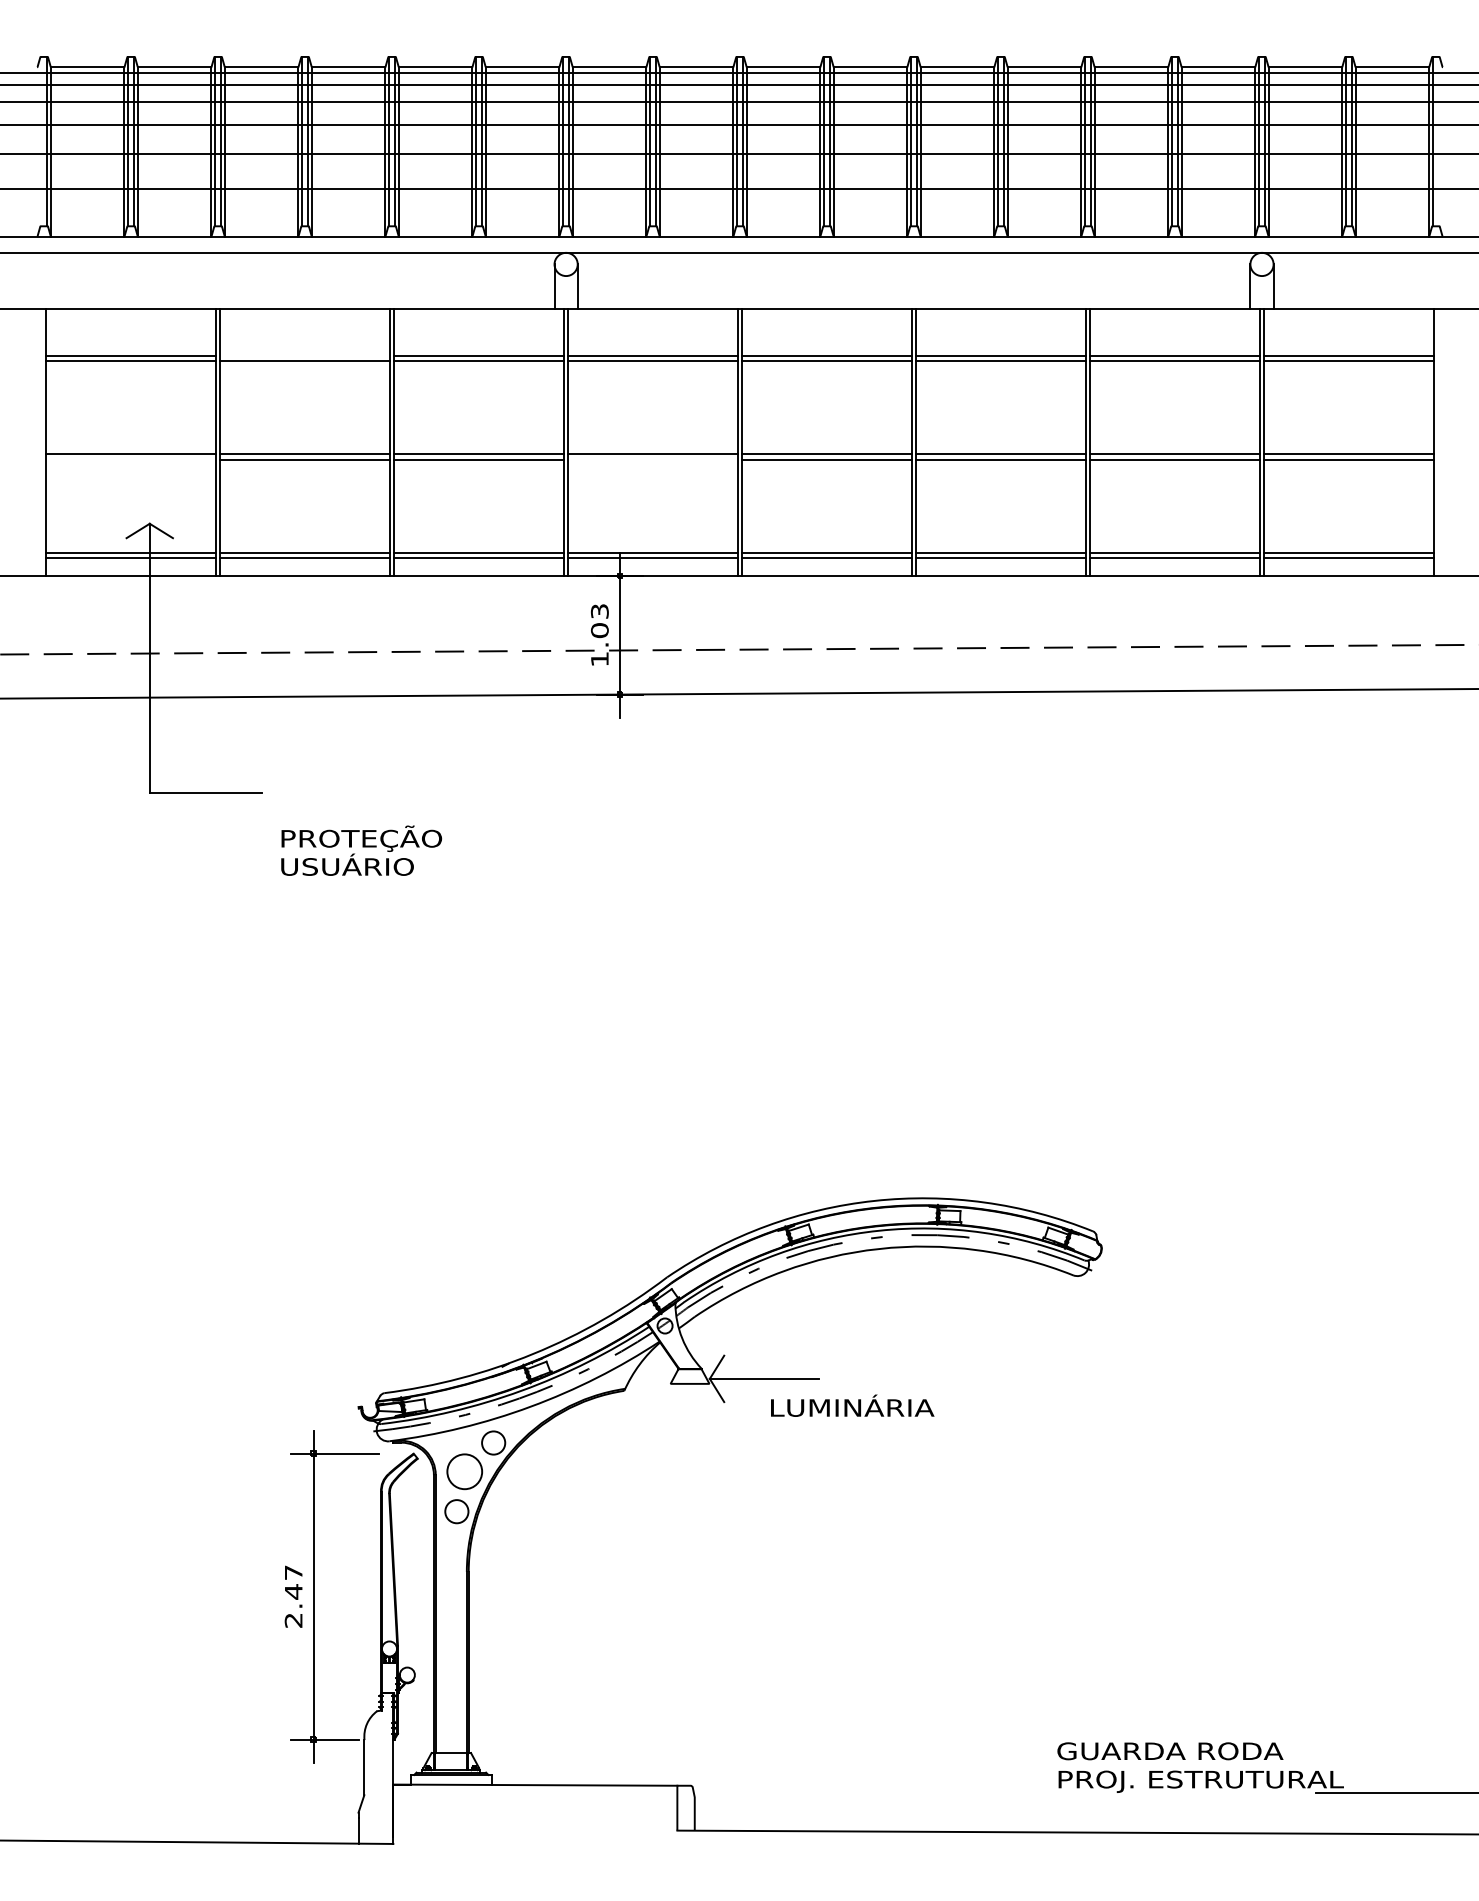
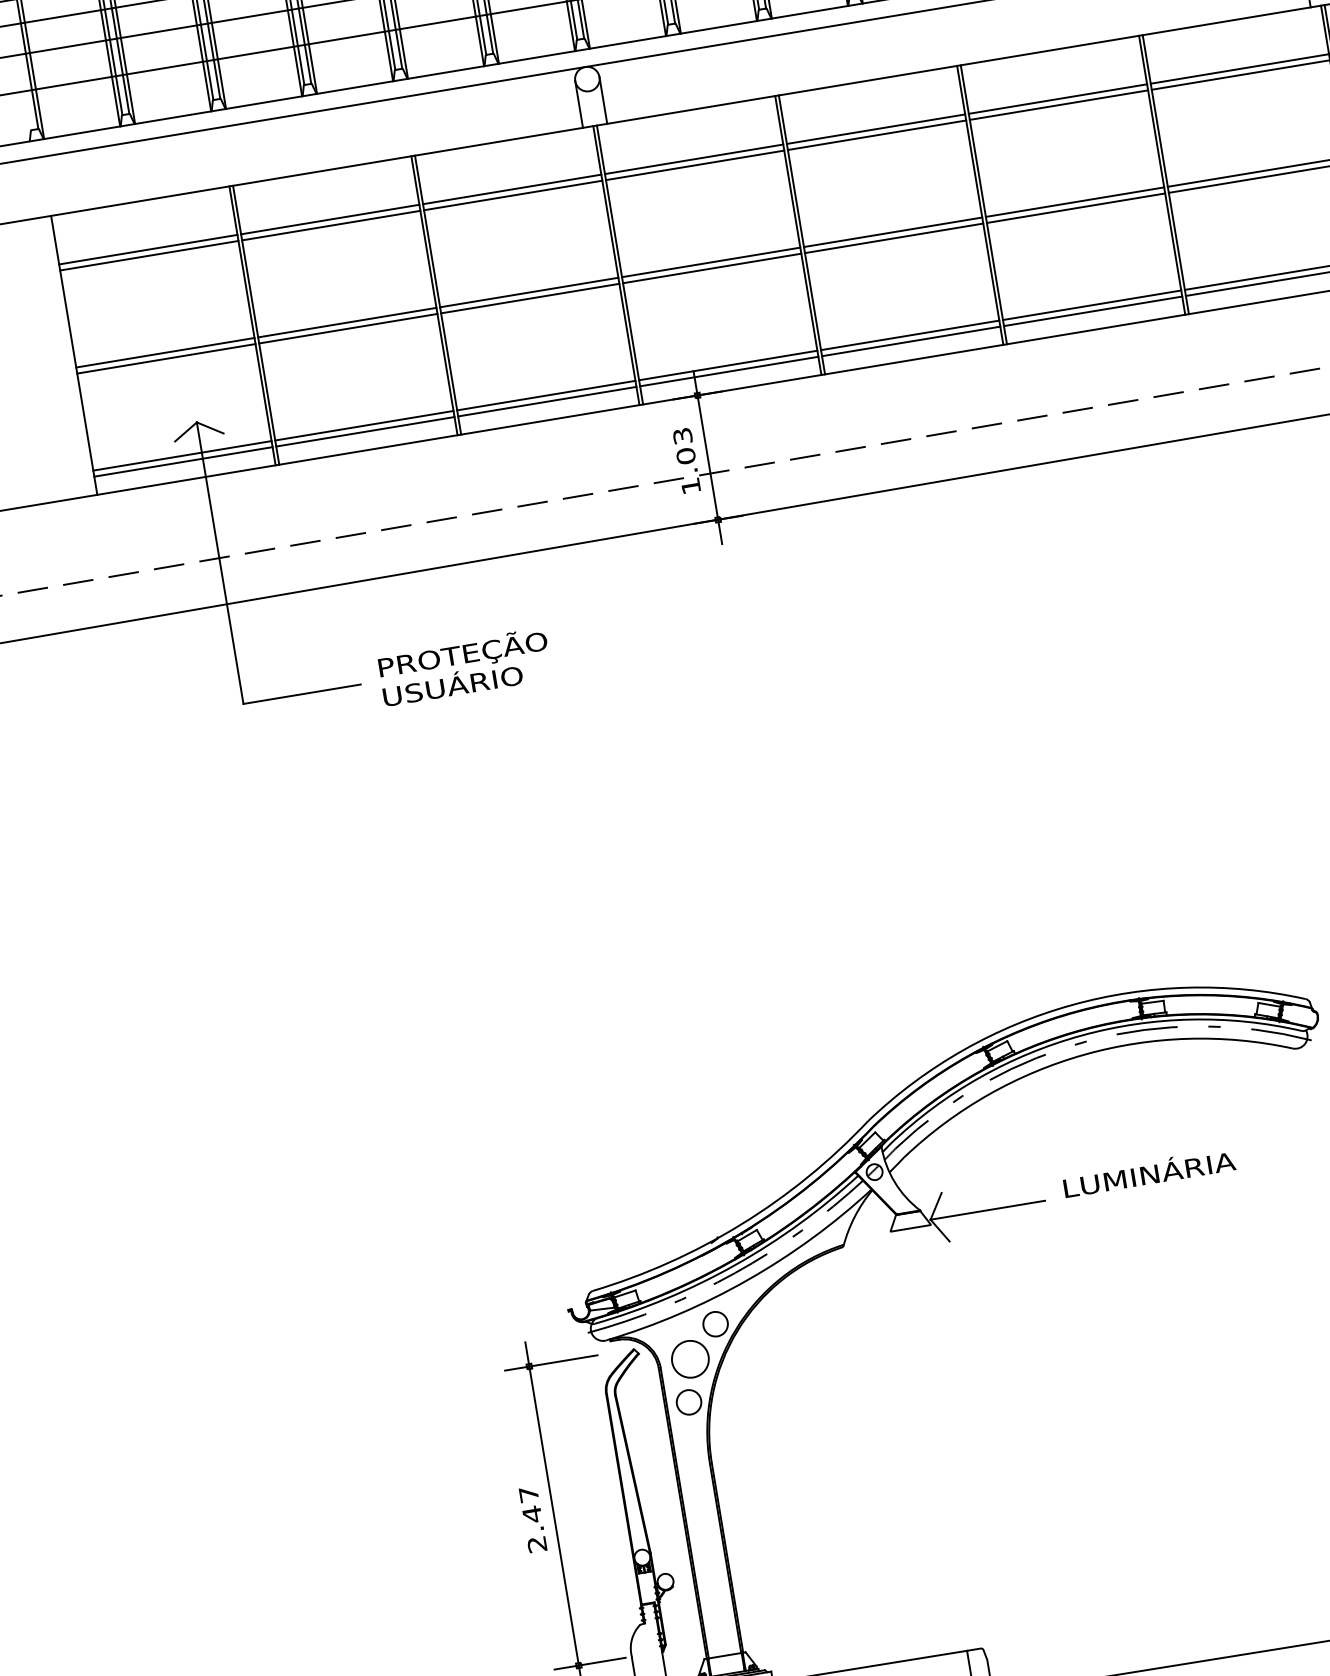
line: (304, 355) -> (329, 219), added
line: (130, 459) -> (165, 358), added
line: (652, 459) -> (711, 268), added
text: (361, 850) -> (464, 666), moved
text: (852, 1405) -> (1149, 1172), moved

